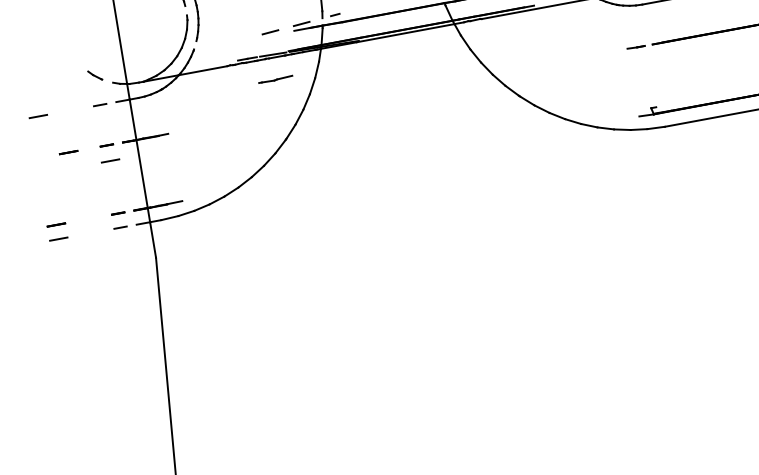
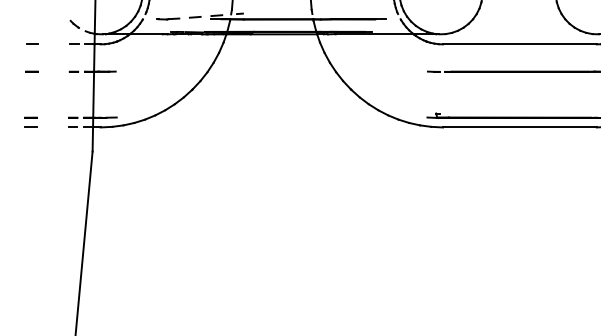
line: (276, 78) -> (168, 18), moved
line: (67, 152) -> (31, 71), moved
line: (110, 159) -> (74, 81), removed

